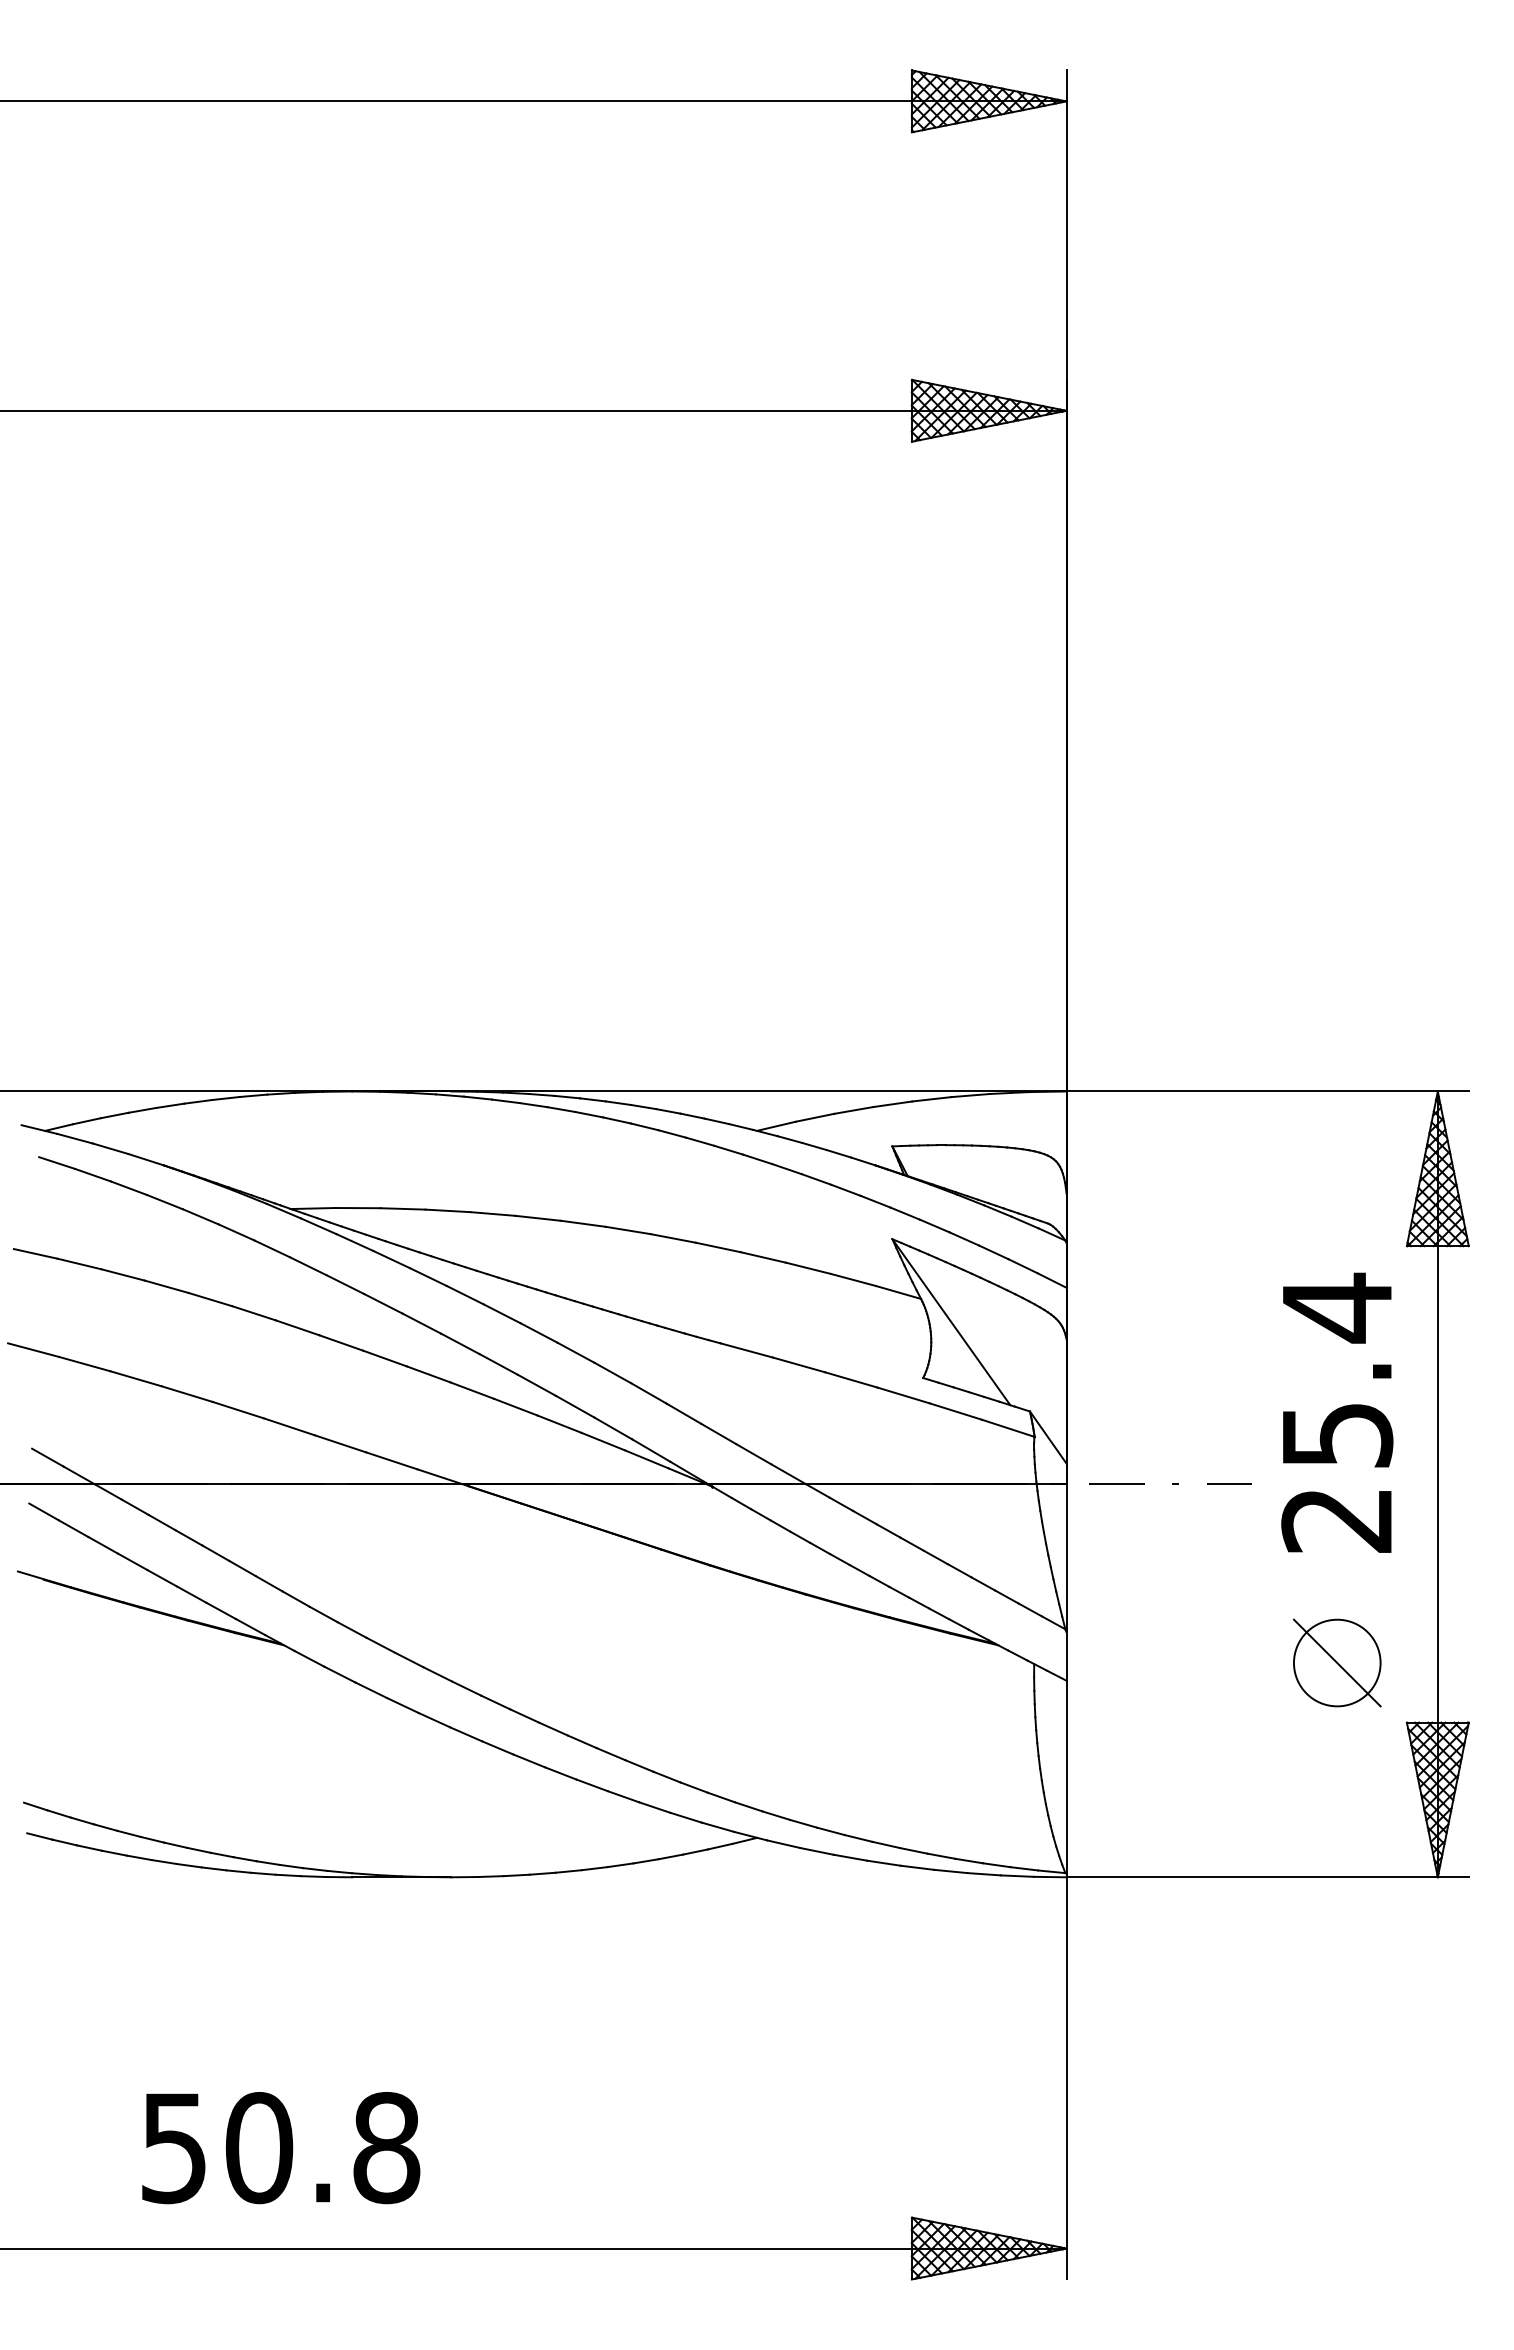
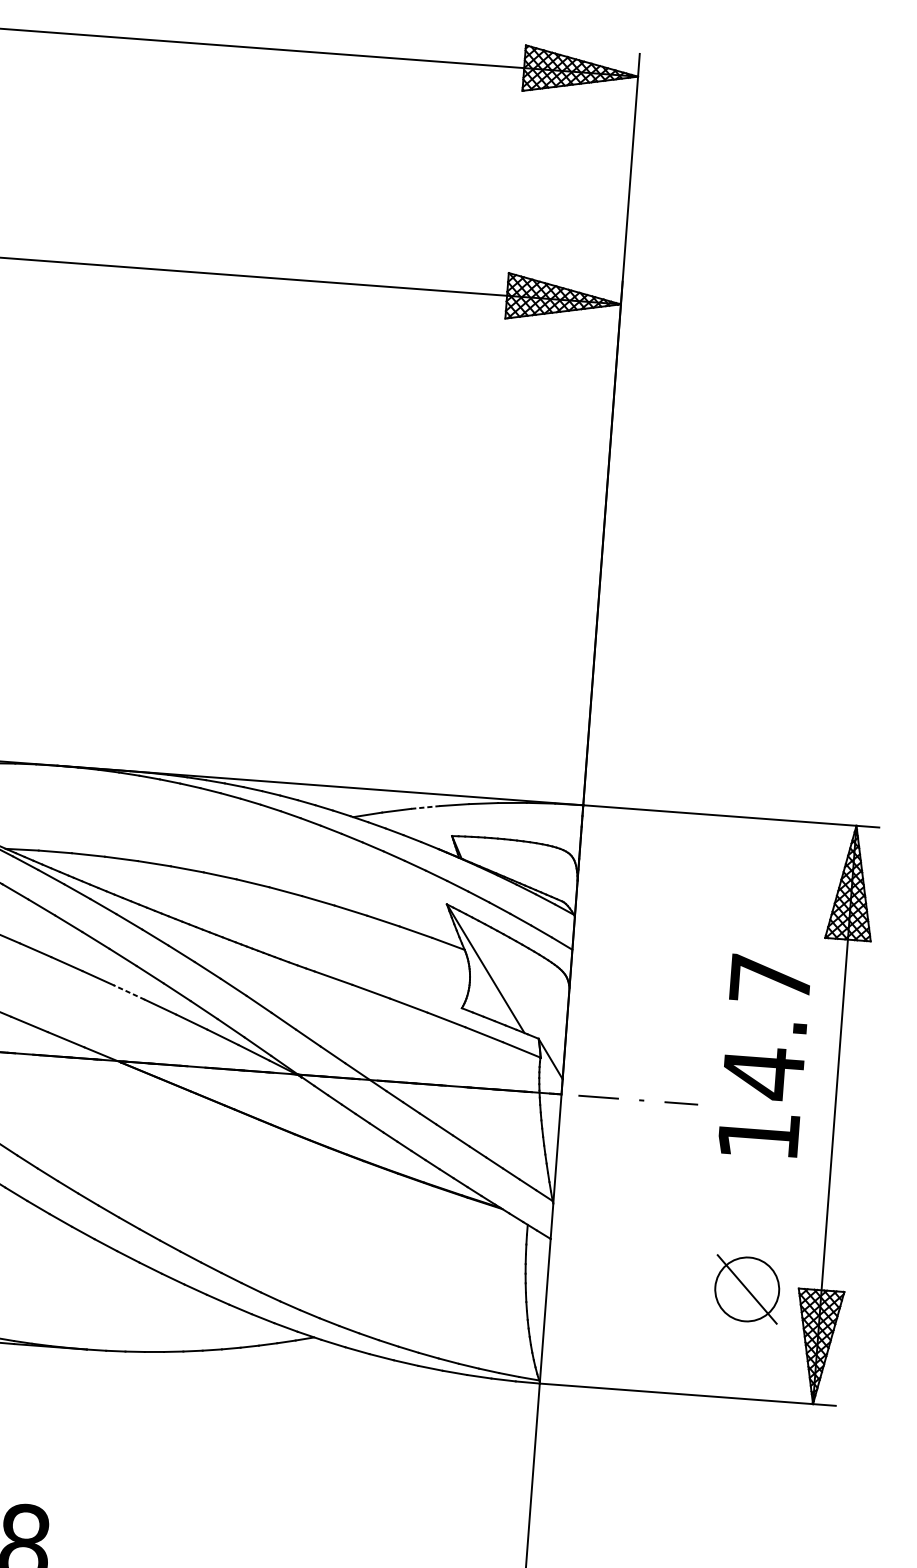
line: (853, 1110) -> (425, 807), solid -> dashed
line: (471, 1390) -> (128, 992), solid -> dashed
text: (1337, 1412) -> (764, 1056), 25.4 -> 14.7
part: (1336, 1662) -> (746, 1289), moved

